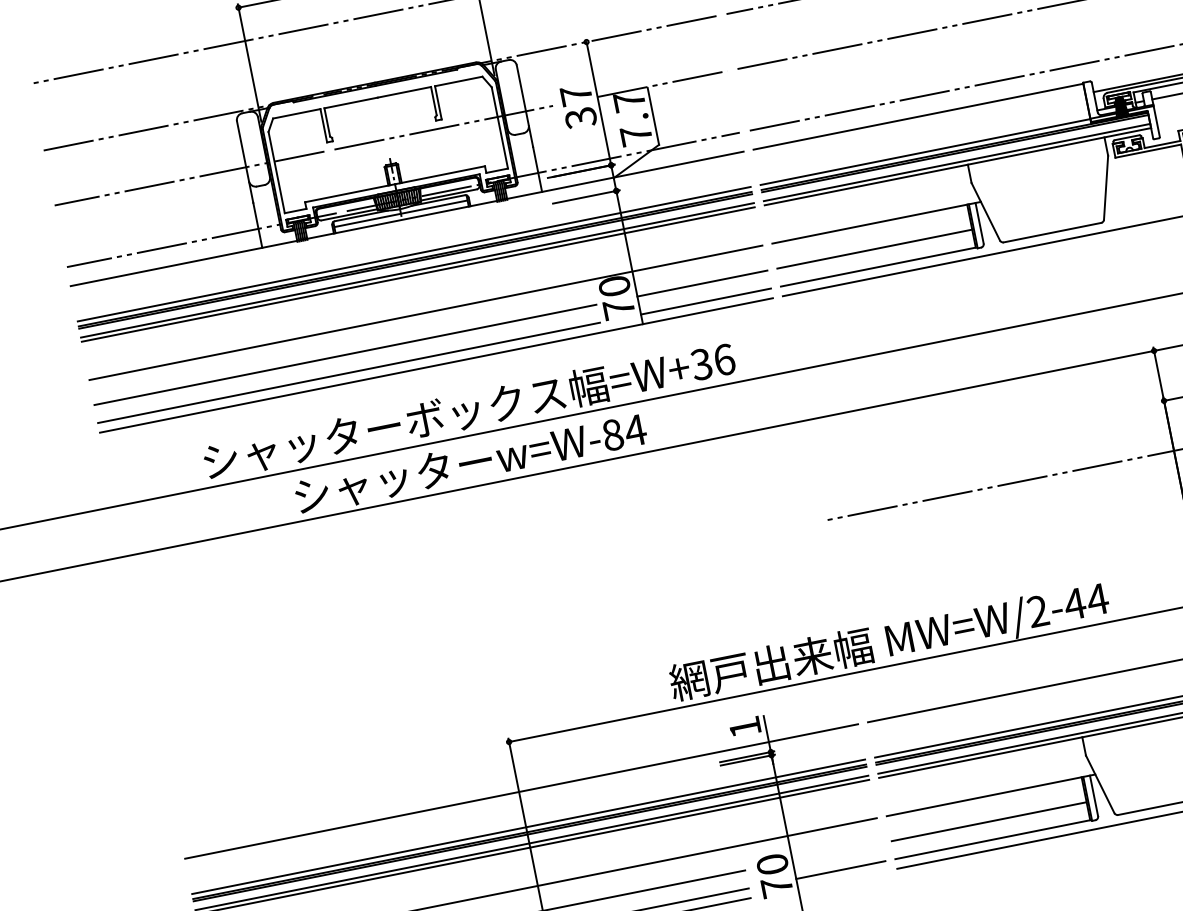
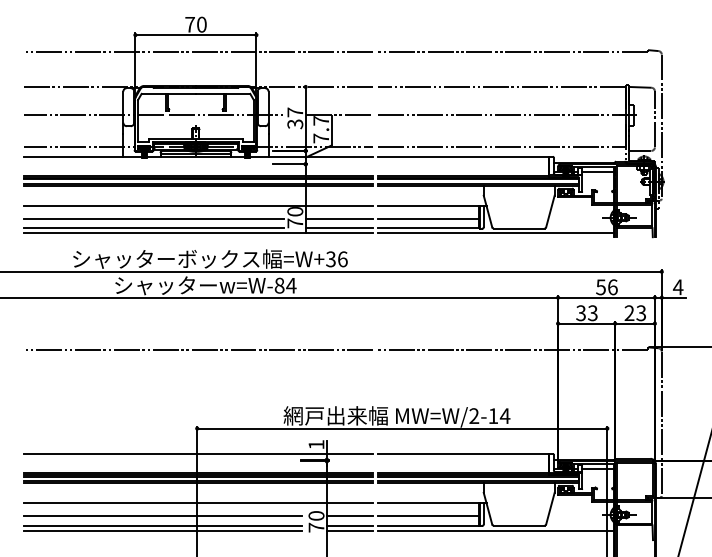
line: (481, 589) -> (198, 349), added
text: (1074, 602) -> (493, 415), MW=W/2-44 -> MW=W/2-14
line: (836, 852) -> (349, 516), added
line: (841, 879) -> (349, 530), added

